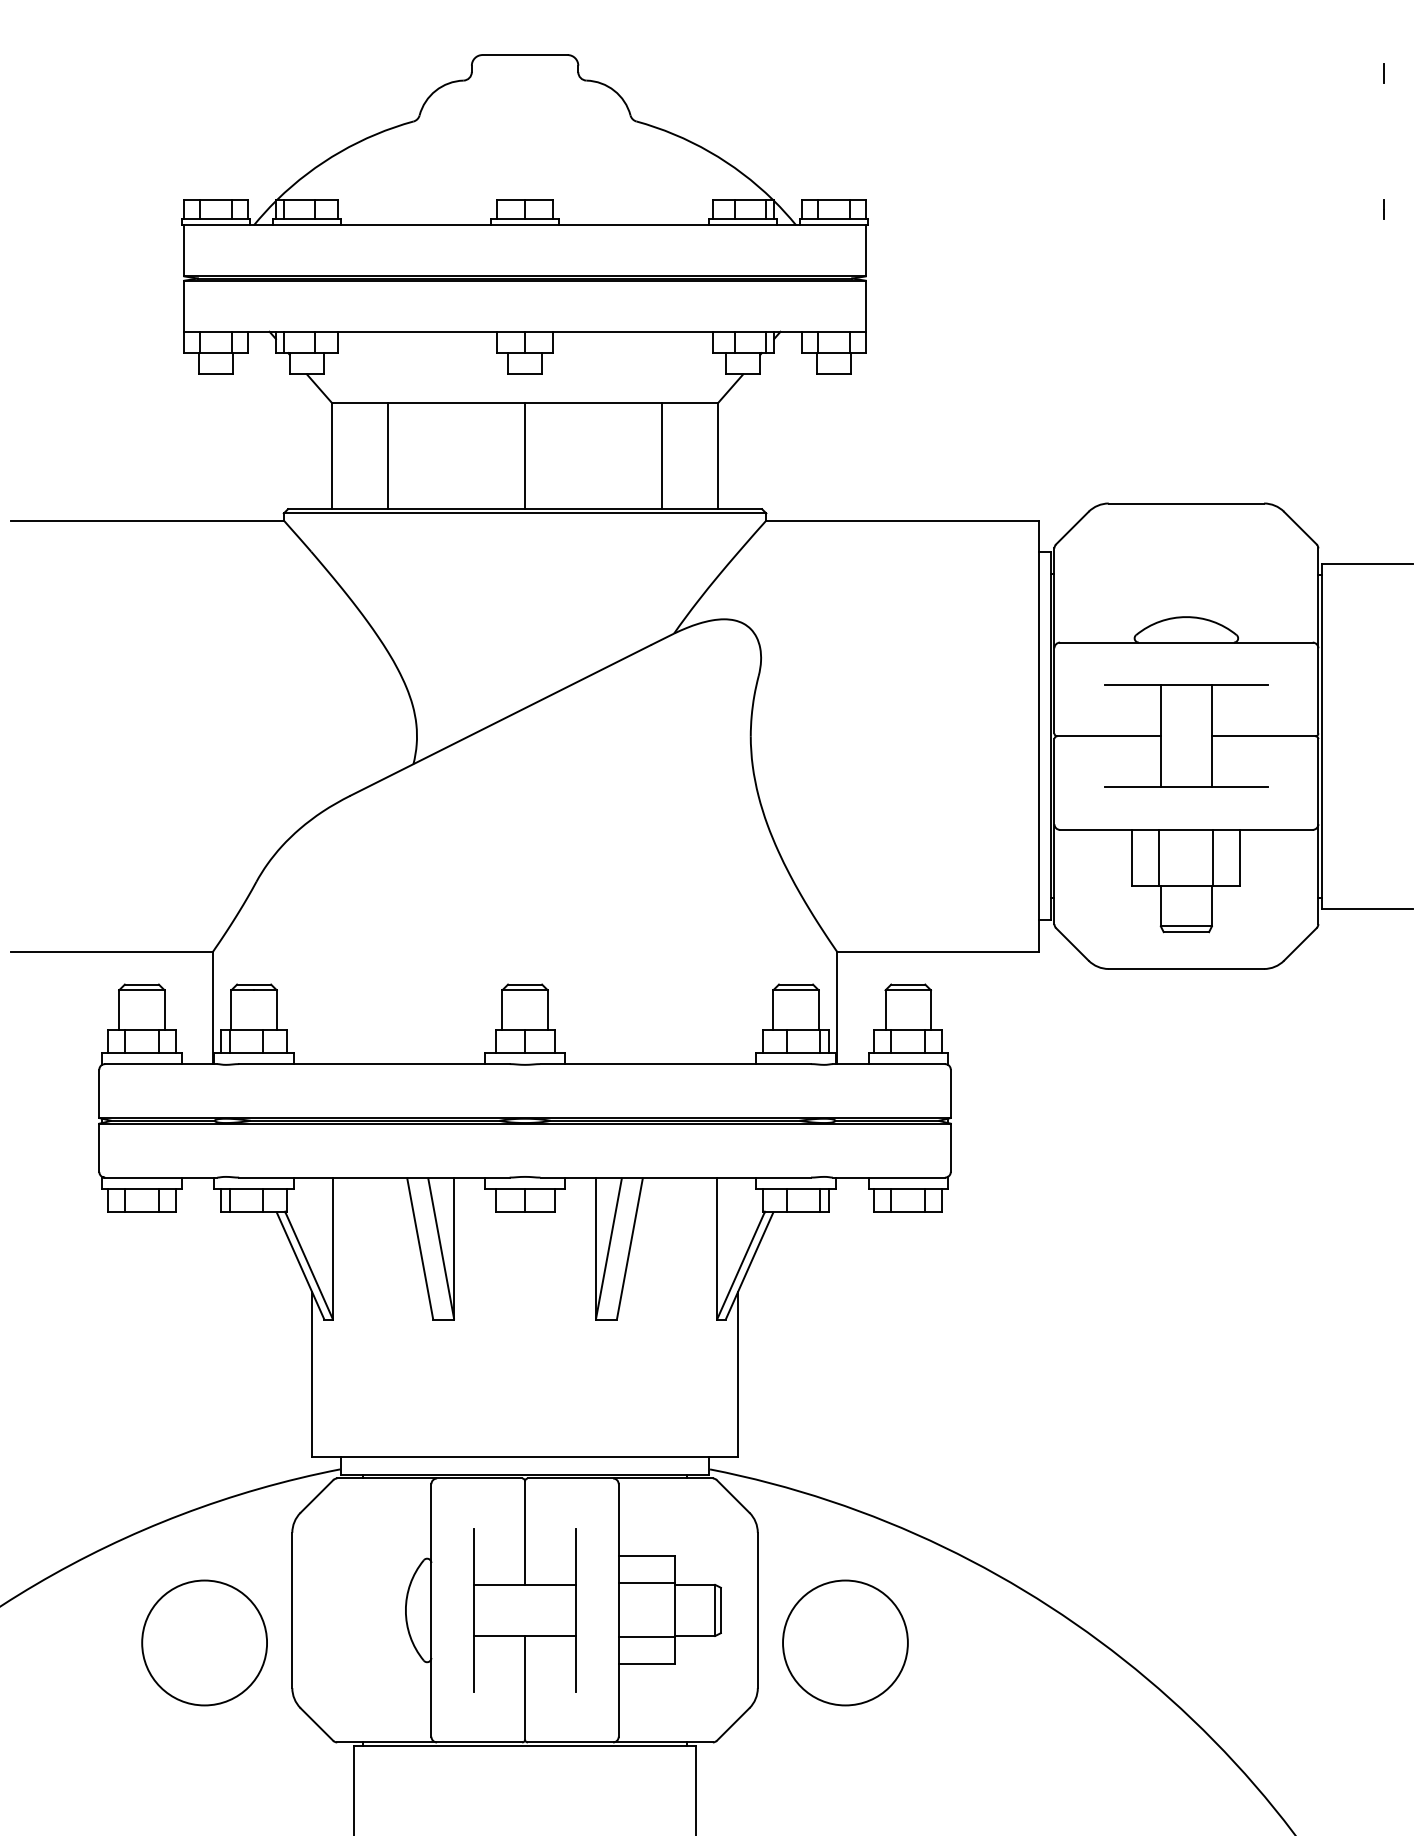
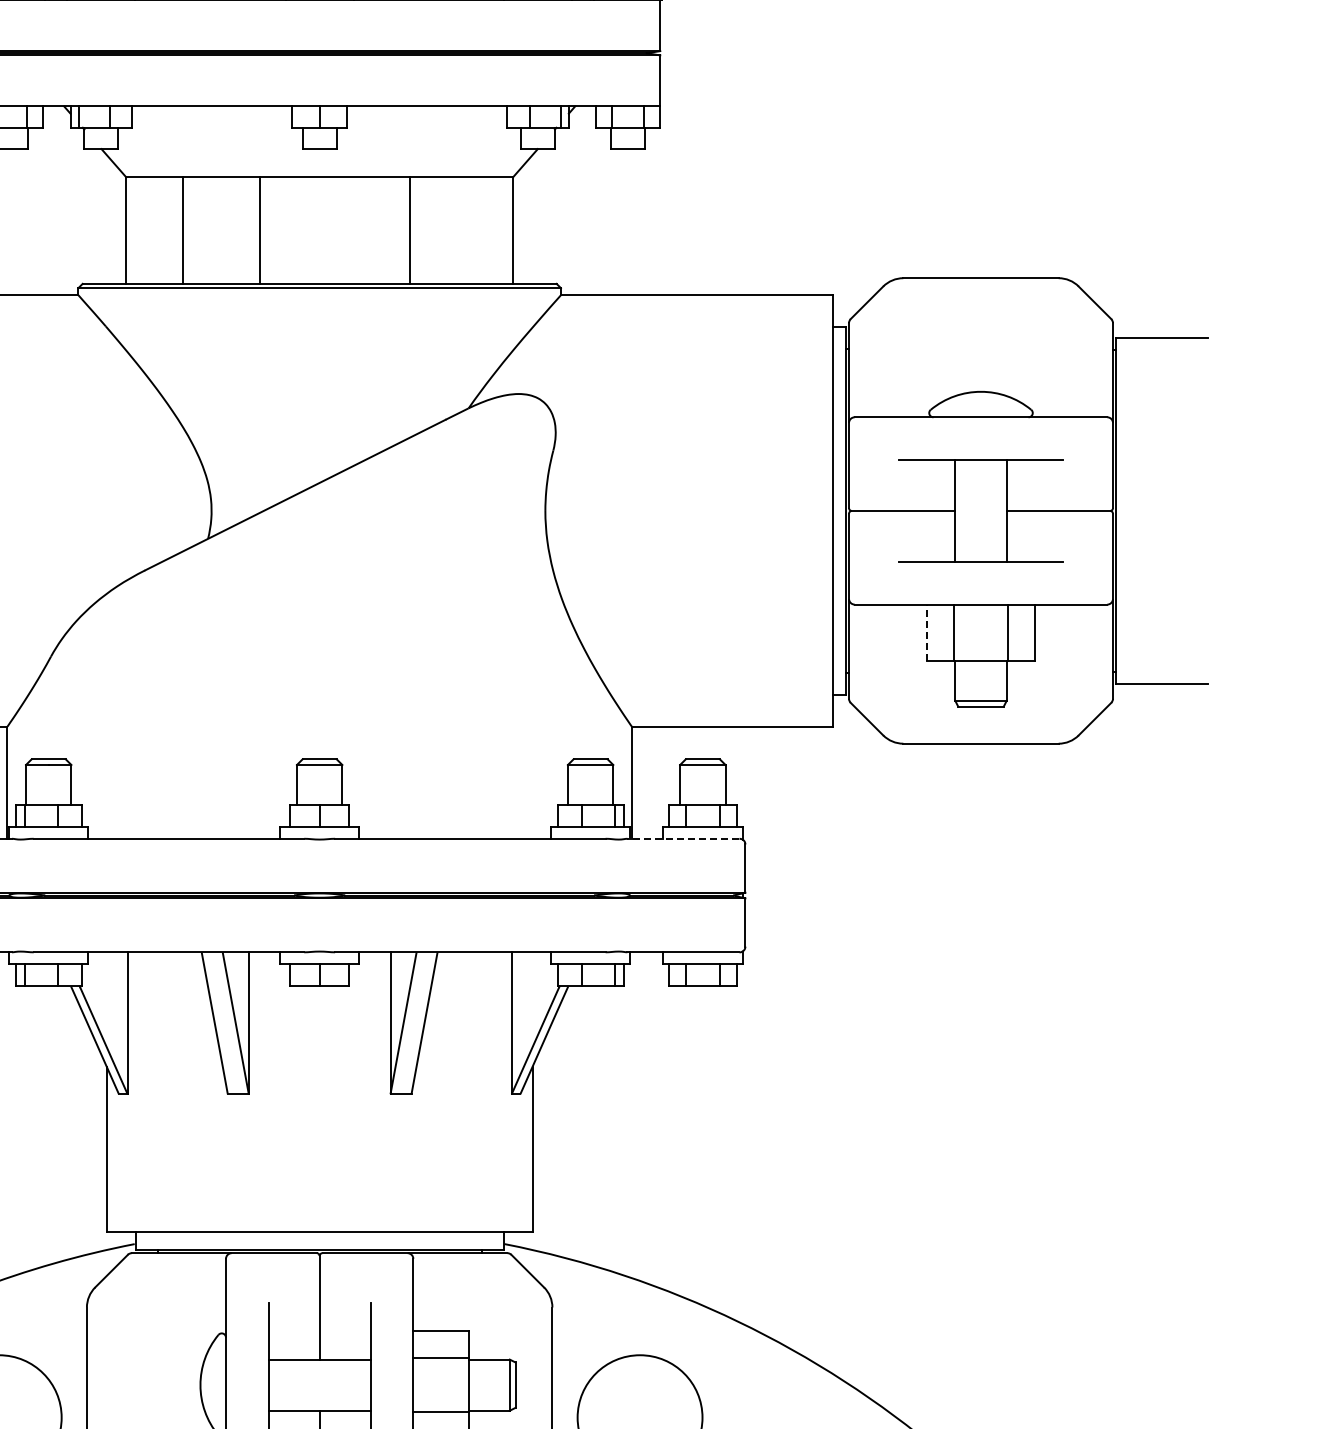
line: (525, 455) -> (260, 230), moved
line: (661, 455) -> (410, 230), moved
line: (1132, 857) -> (927, 632), solid -> dashed
line: (888, 1064) -> (683, 839), solid -> dashed

